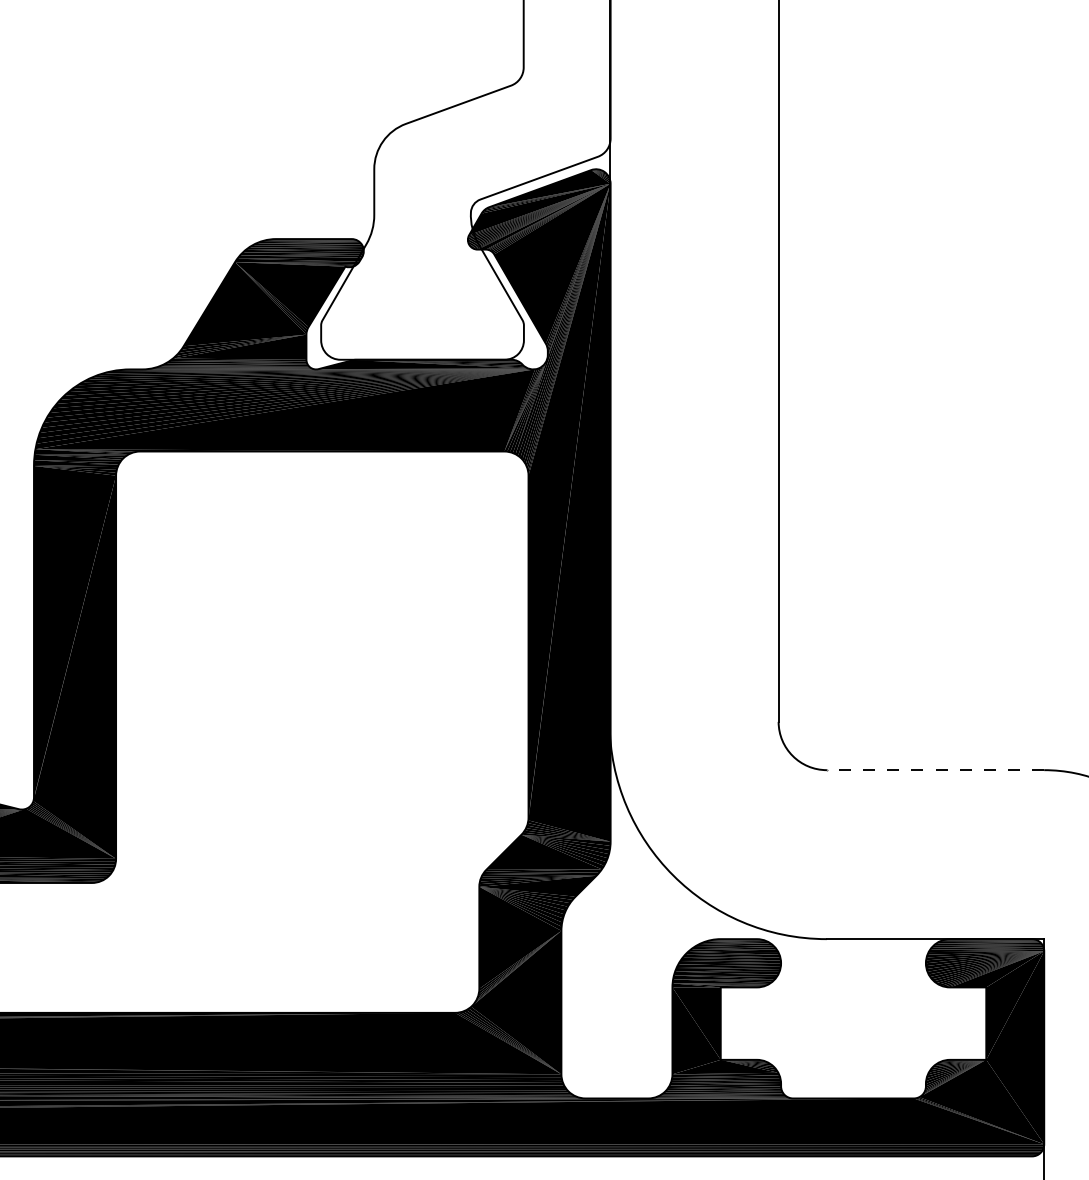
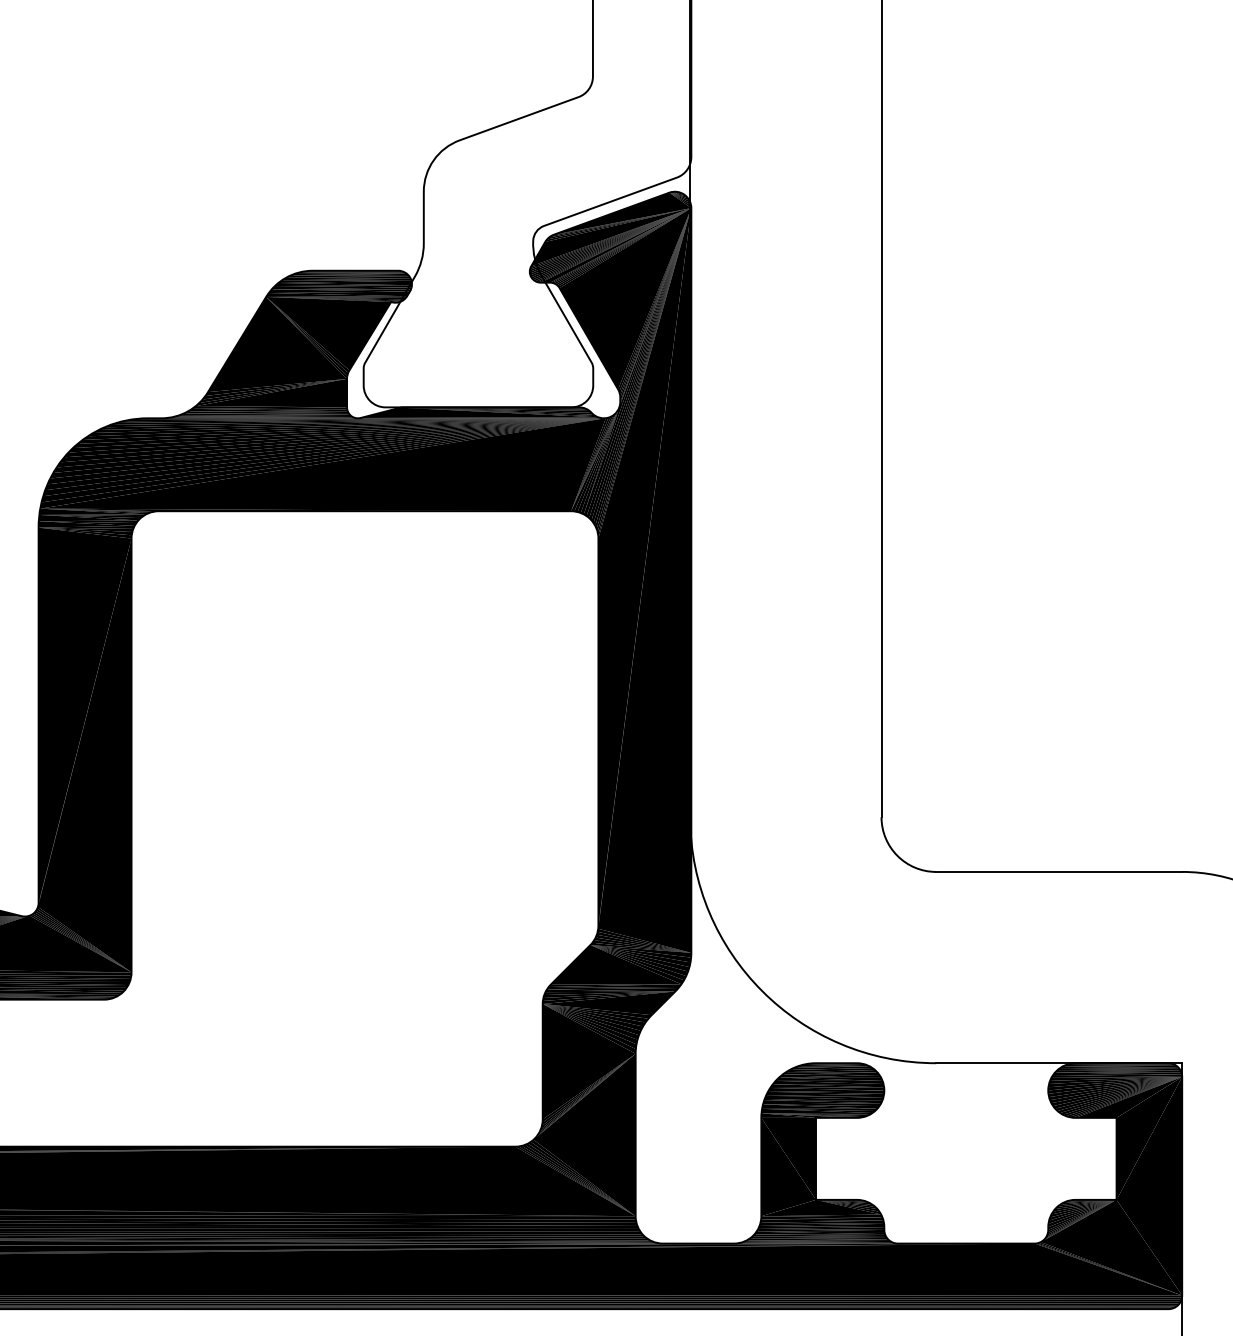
line: (935, 769) -> (1059, 871), dashed -> solid

